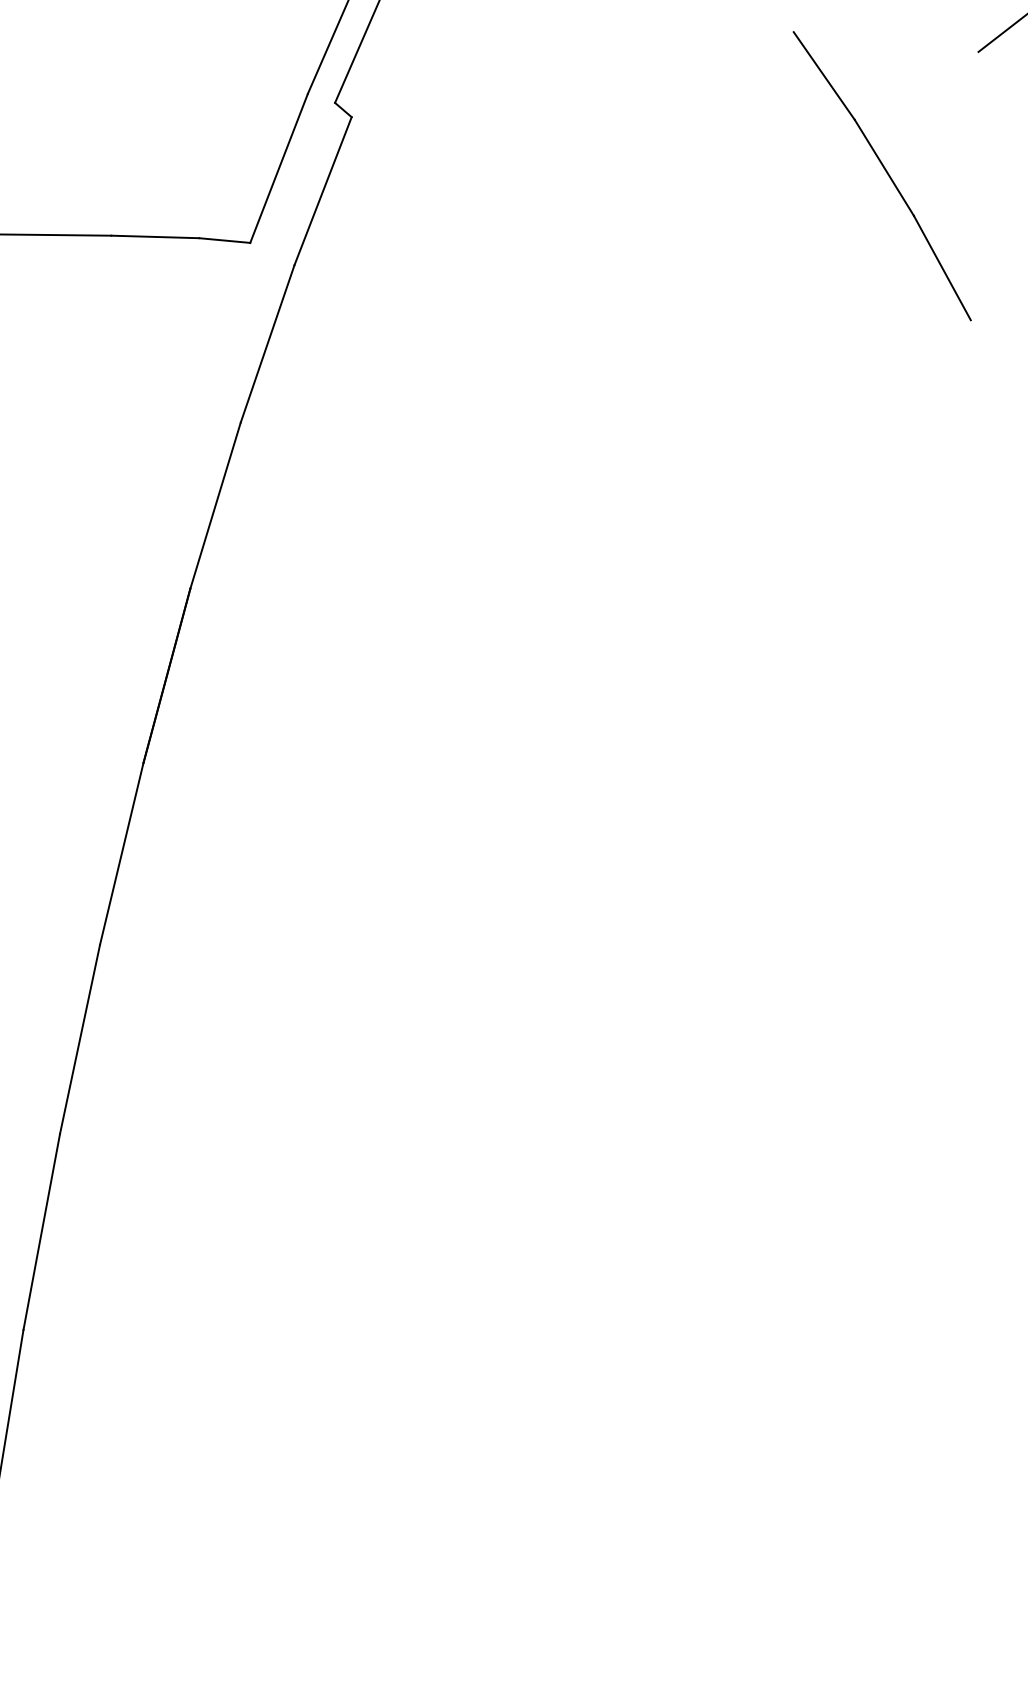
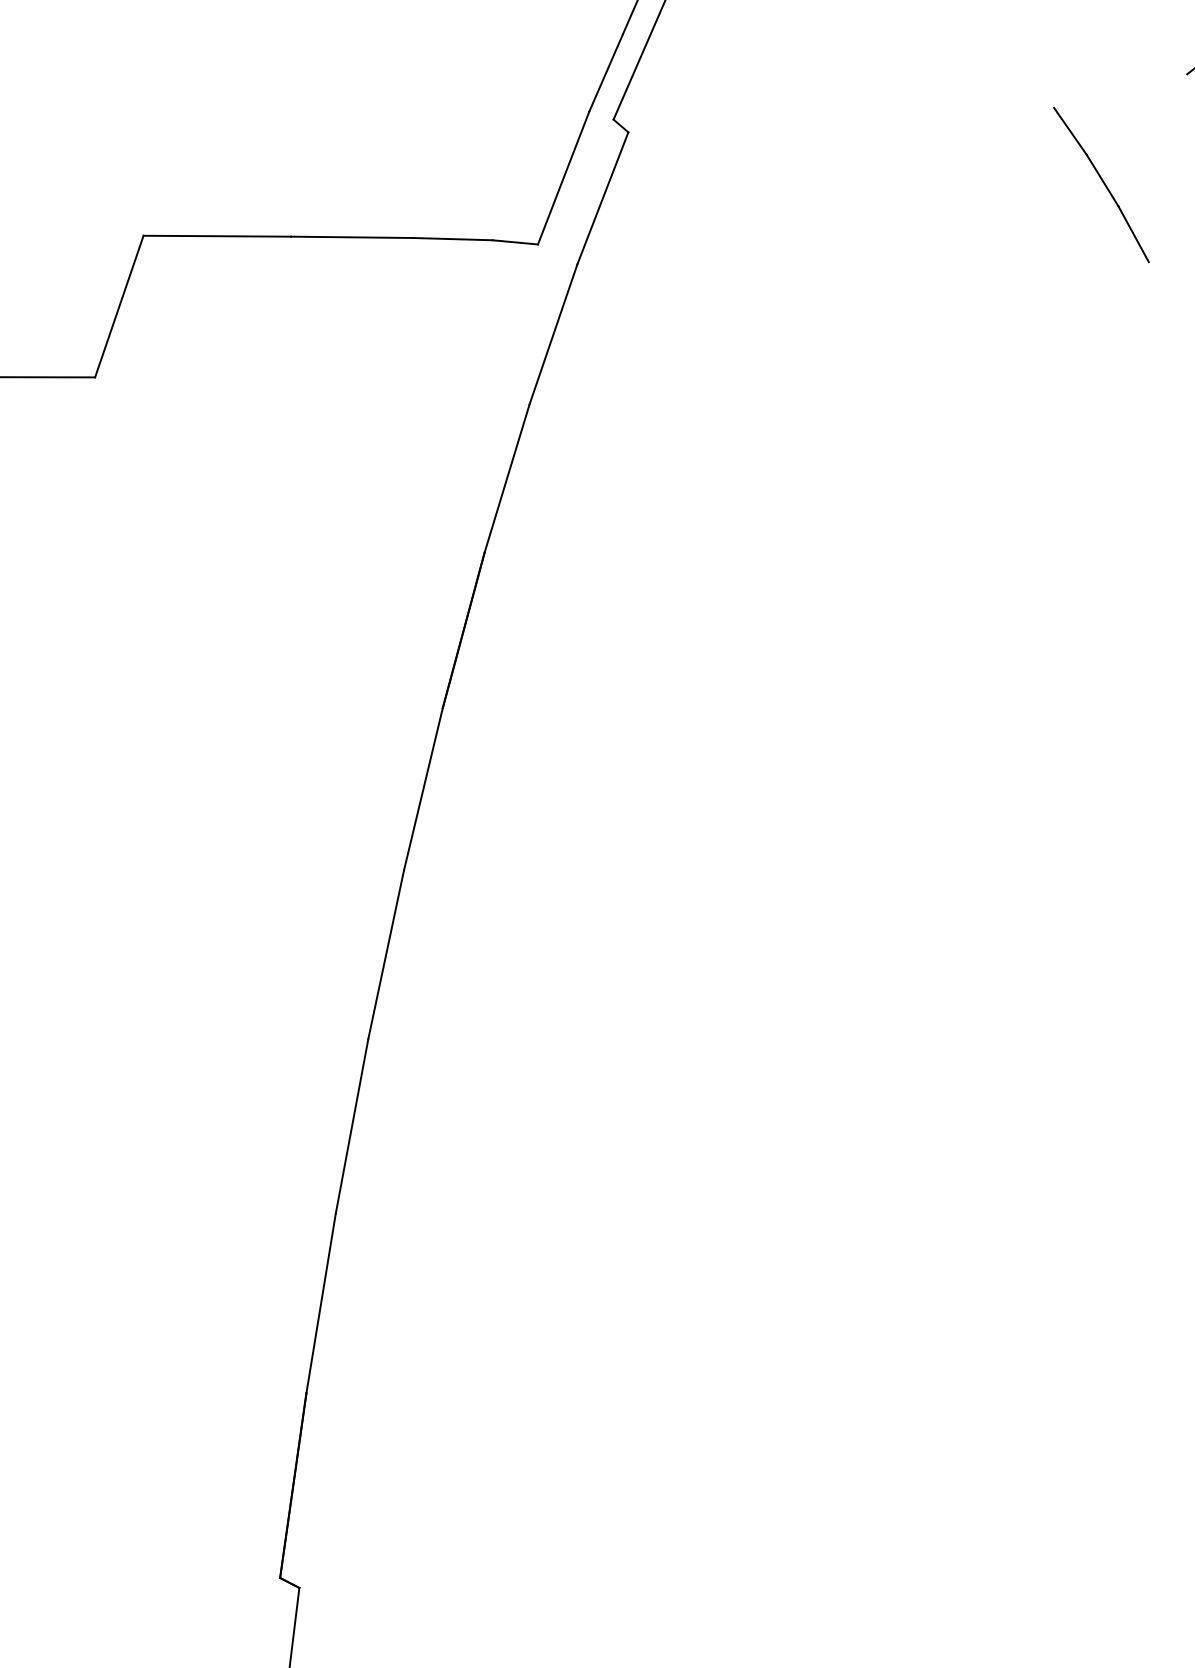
part: (882, 175) -> (1101, 184), size x0.6

